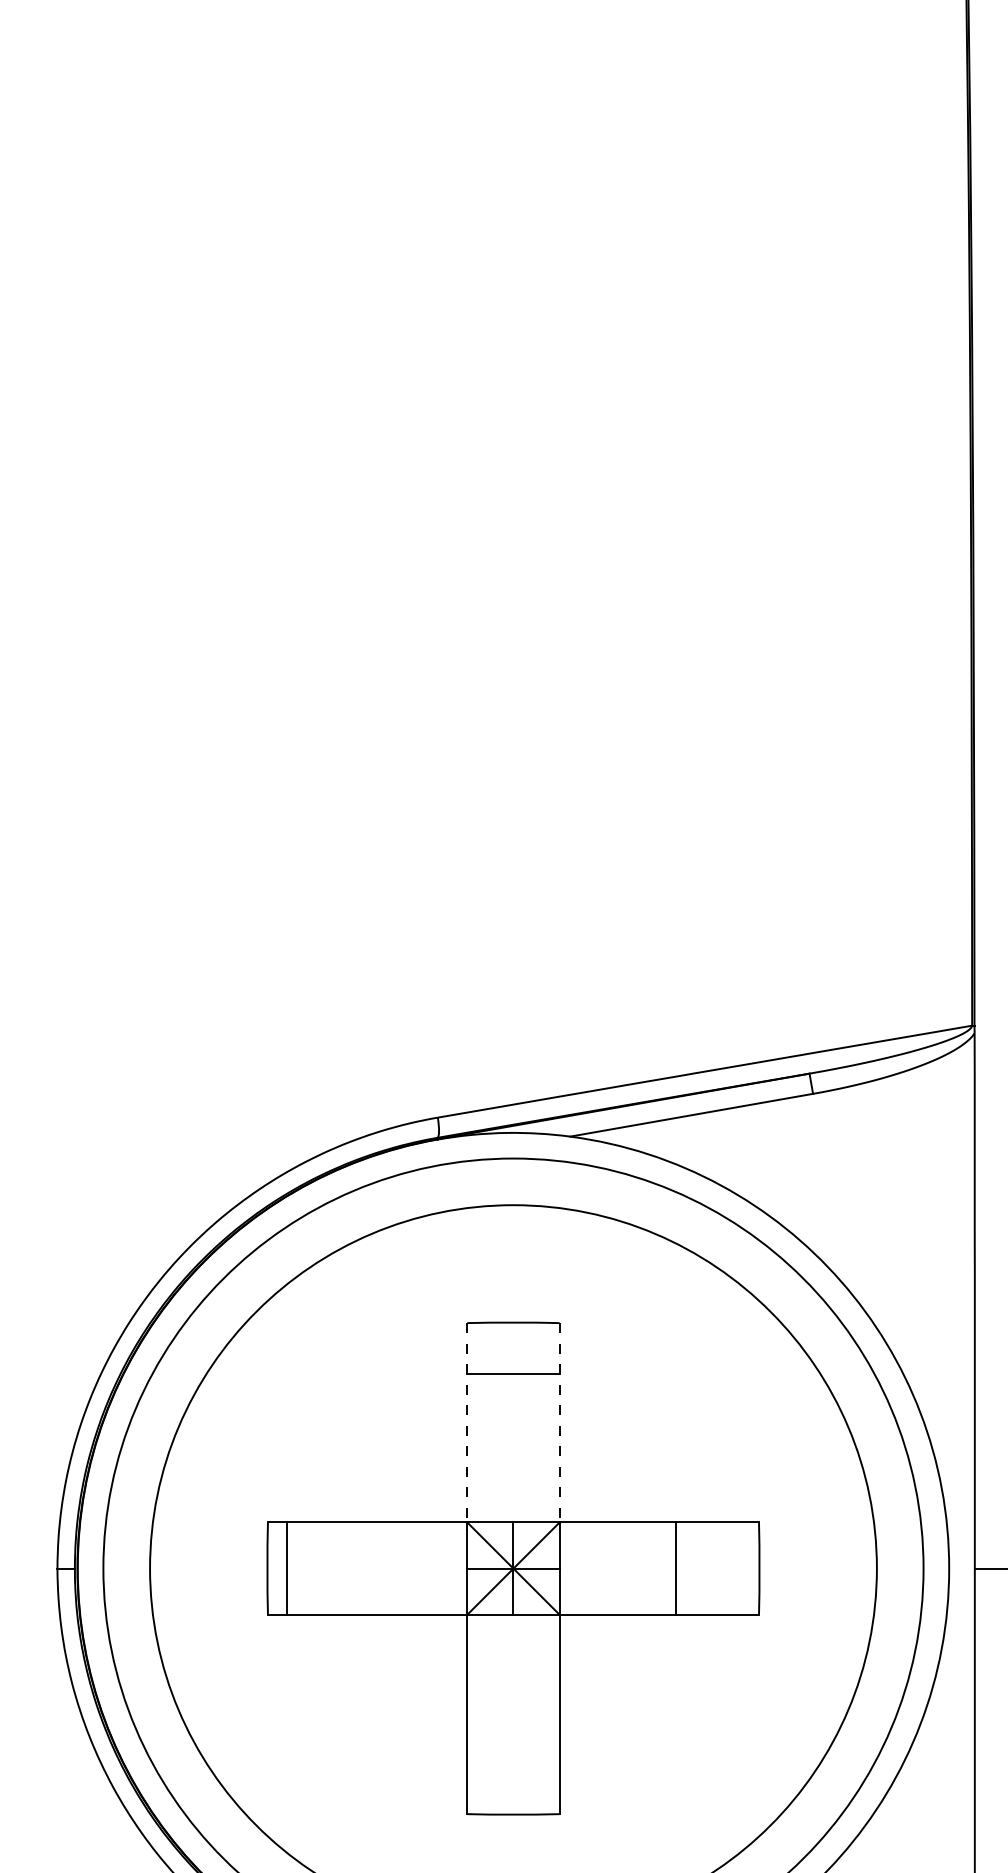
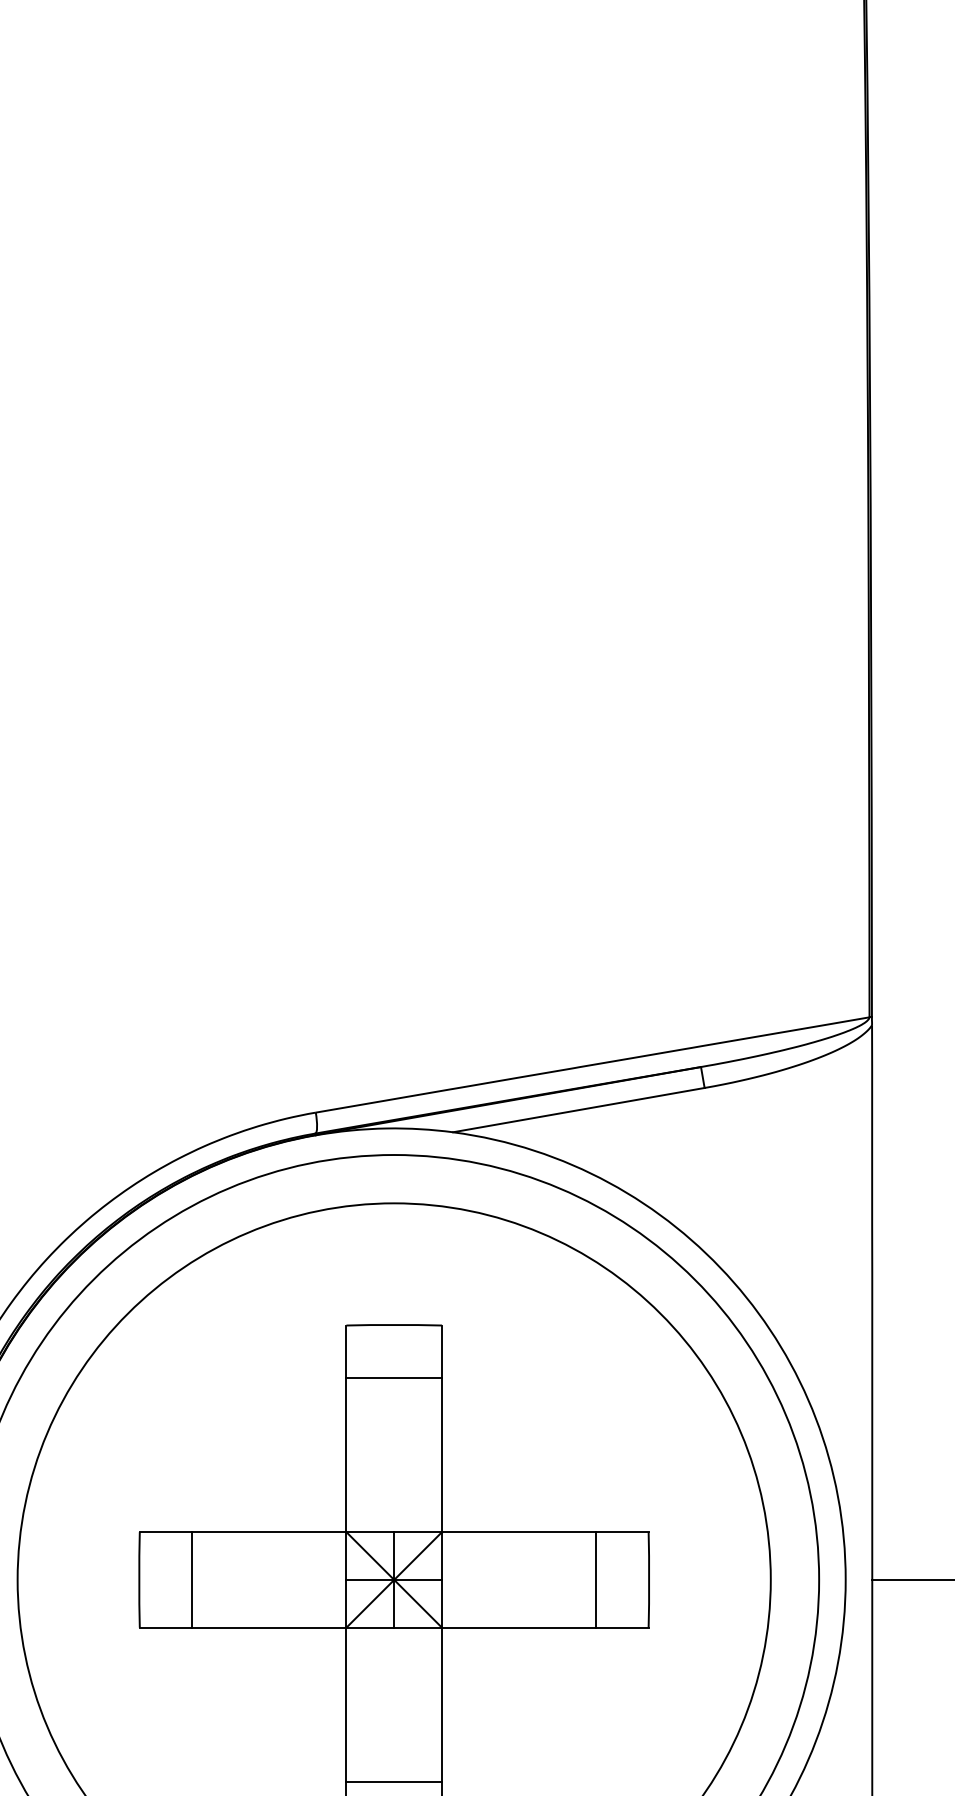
line: (467, 1422) -> (346, 1428), dashed -> solid
line: (559, 1422) -> (441, 1428), dashed -> solid
line: (286, 1568) -> (192, 1579), moved
line: (676, 1568) -> (596, 1579), moved
line: (513, 1763) -> (394, 1781), added

